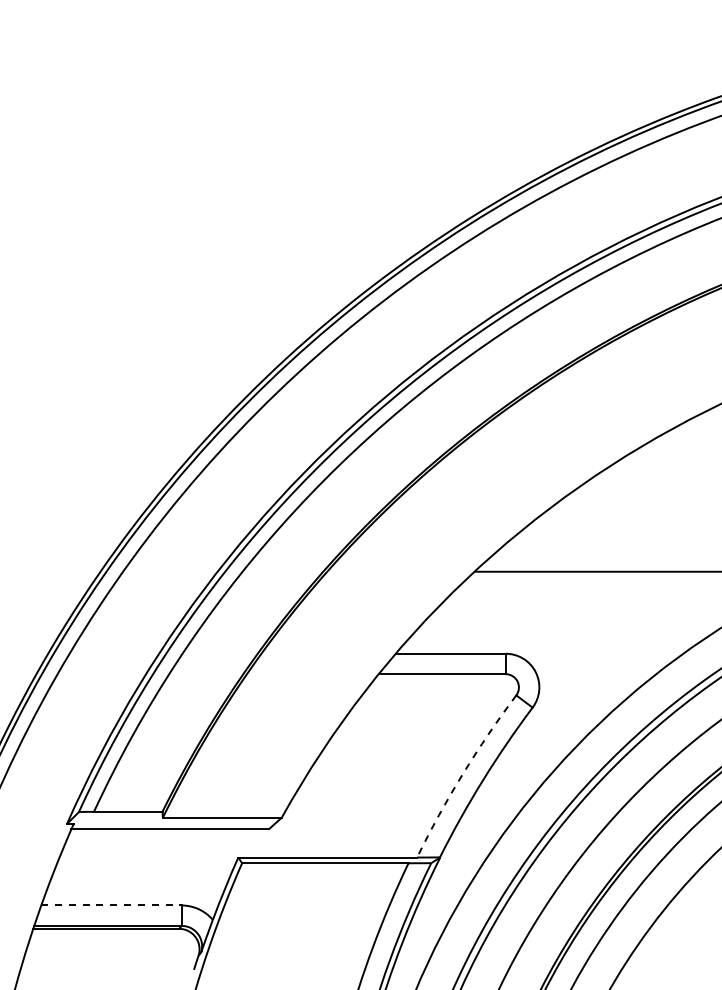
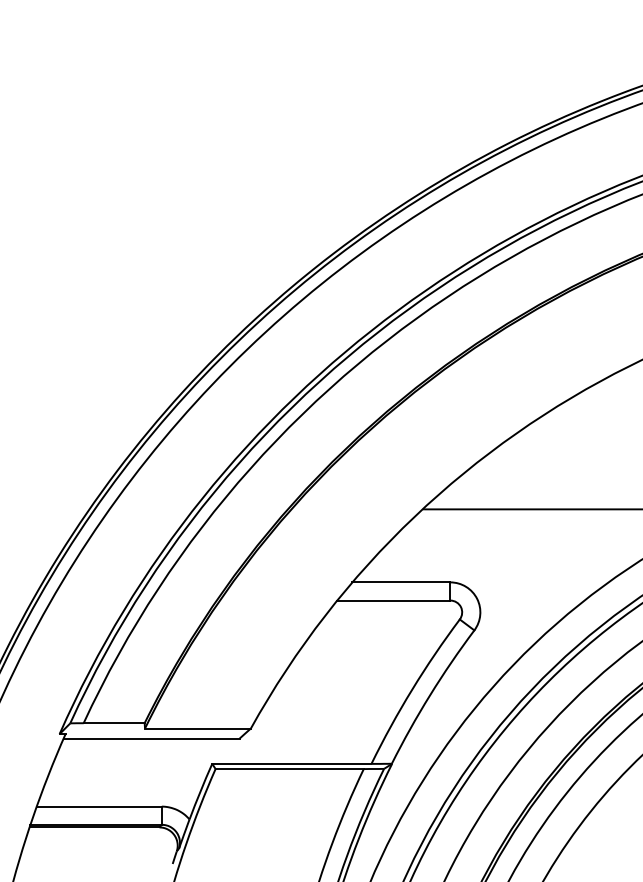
arc: (462, 774) -> (411, 689), dashed -> solid
line: (111, 905) -> (99, 806), dashed -> solid

